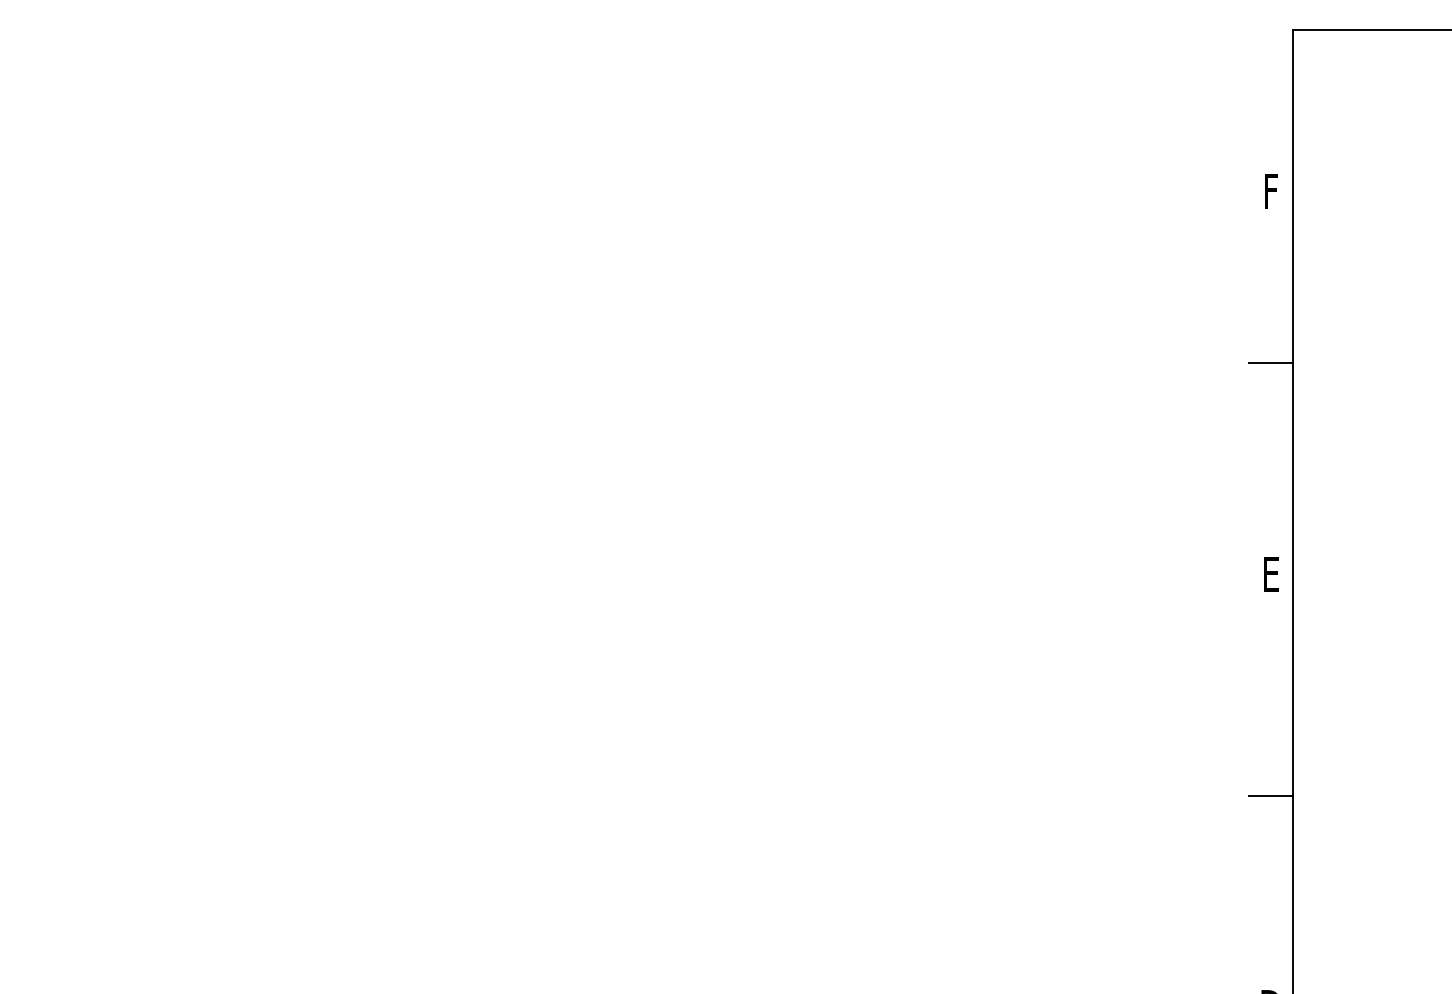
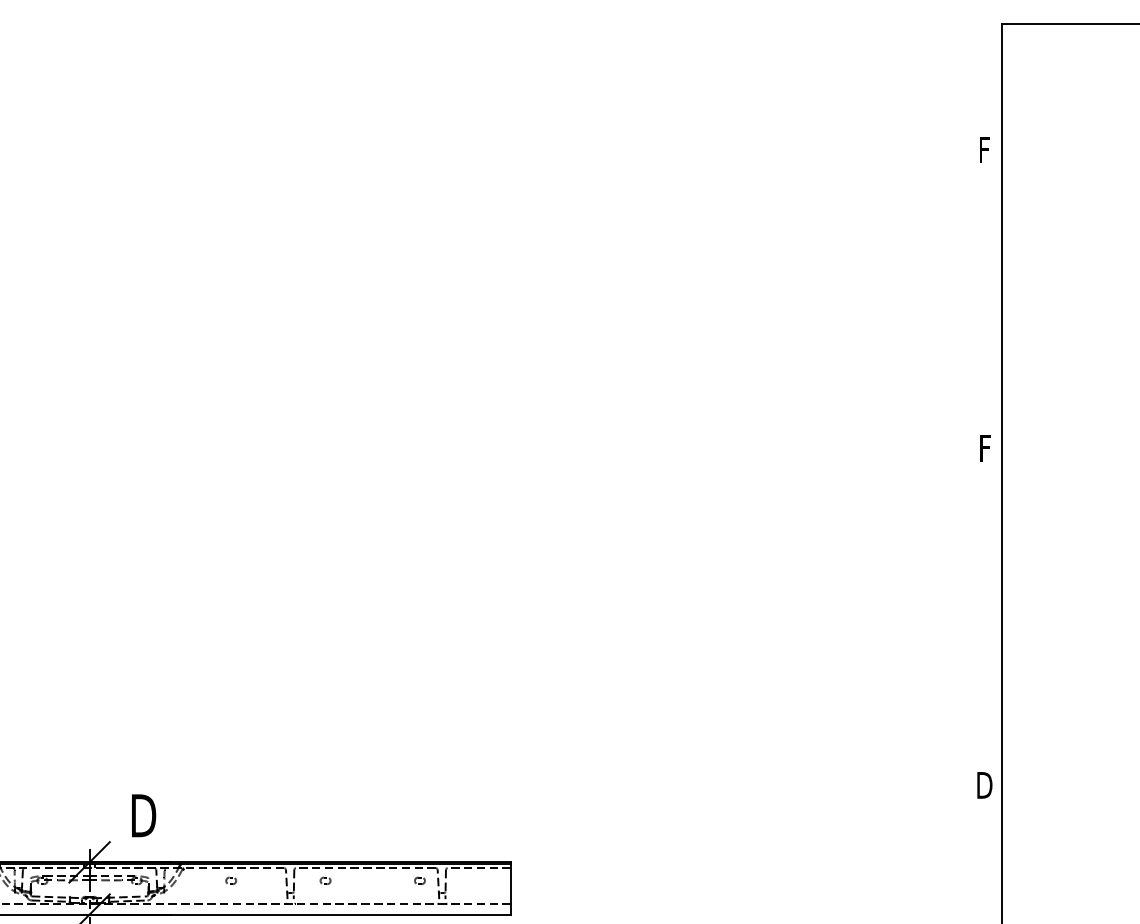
line: (1270, 362) -> (984, 283), removed
text: (1270, 574) -> (984, 448), E -> F
line: (1270, 795) -> (984, 620), removed

